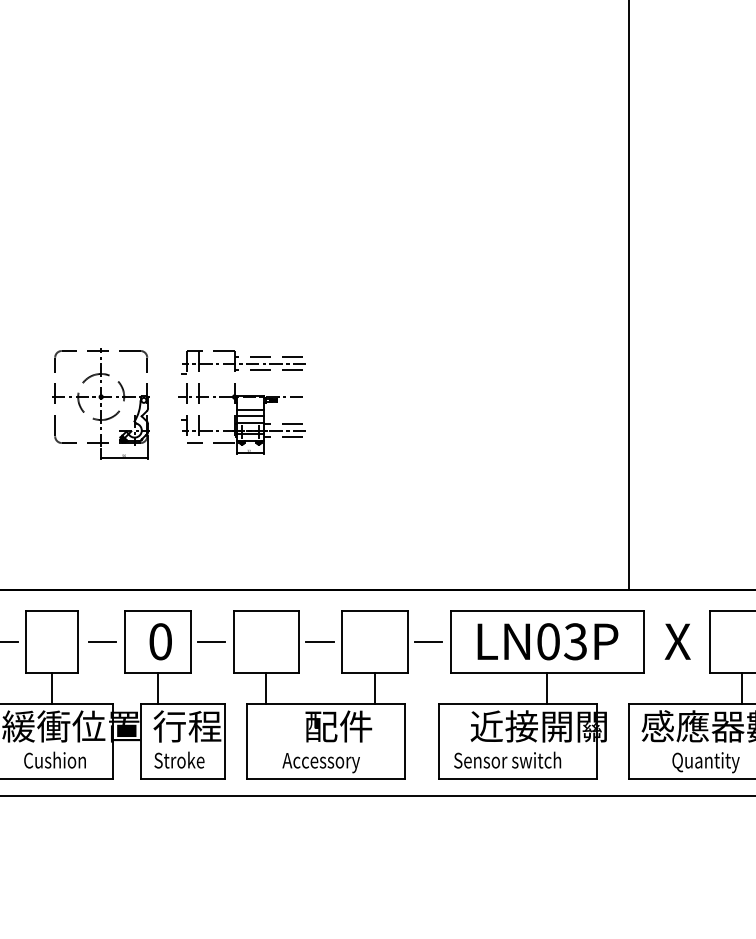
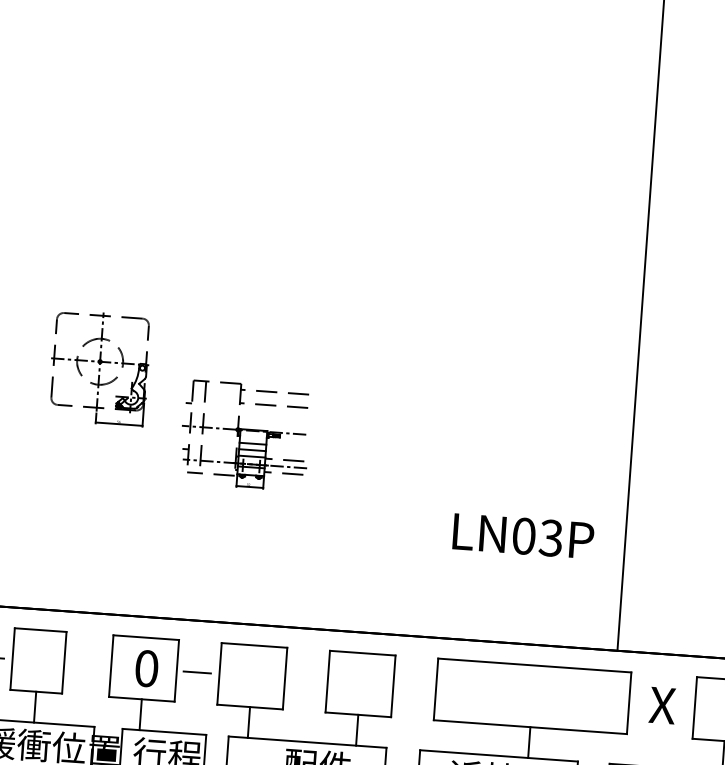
line: (243, 363) -> (249, 397), removed
part: (100, 403) -> (98, 368), moved
line: (102, 641) -> (88, 664), removed
line: (319, 641) -> (305, 679), removed
line: (428, 641) -> (413, 687), removed
text: (547, 641) -> (523, 535), moved

